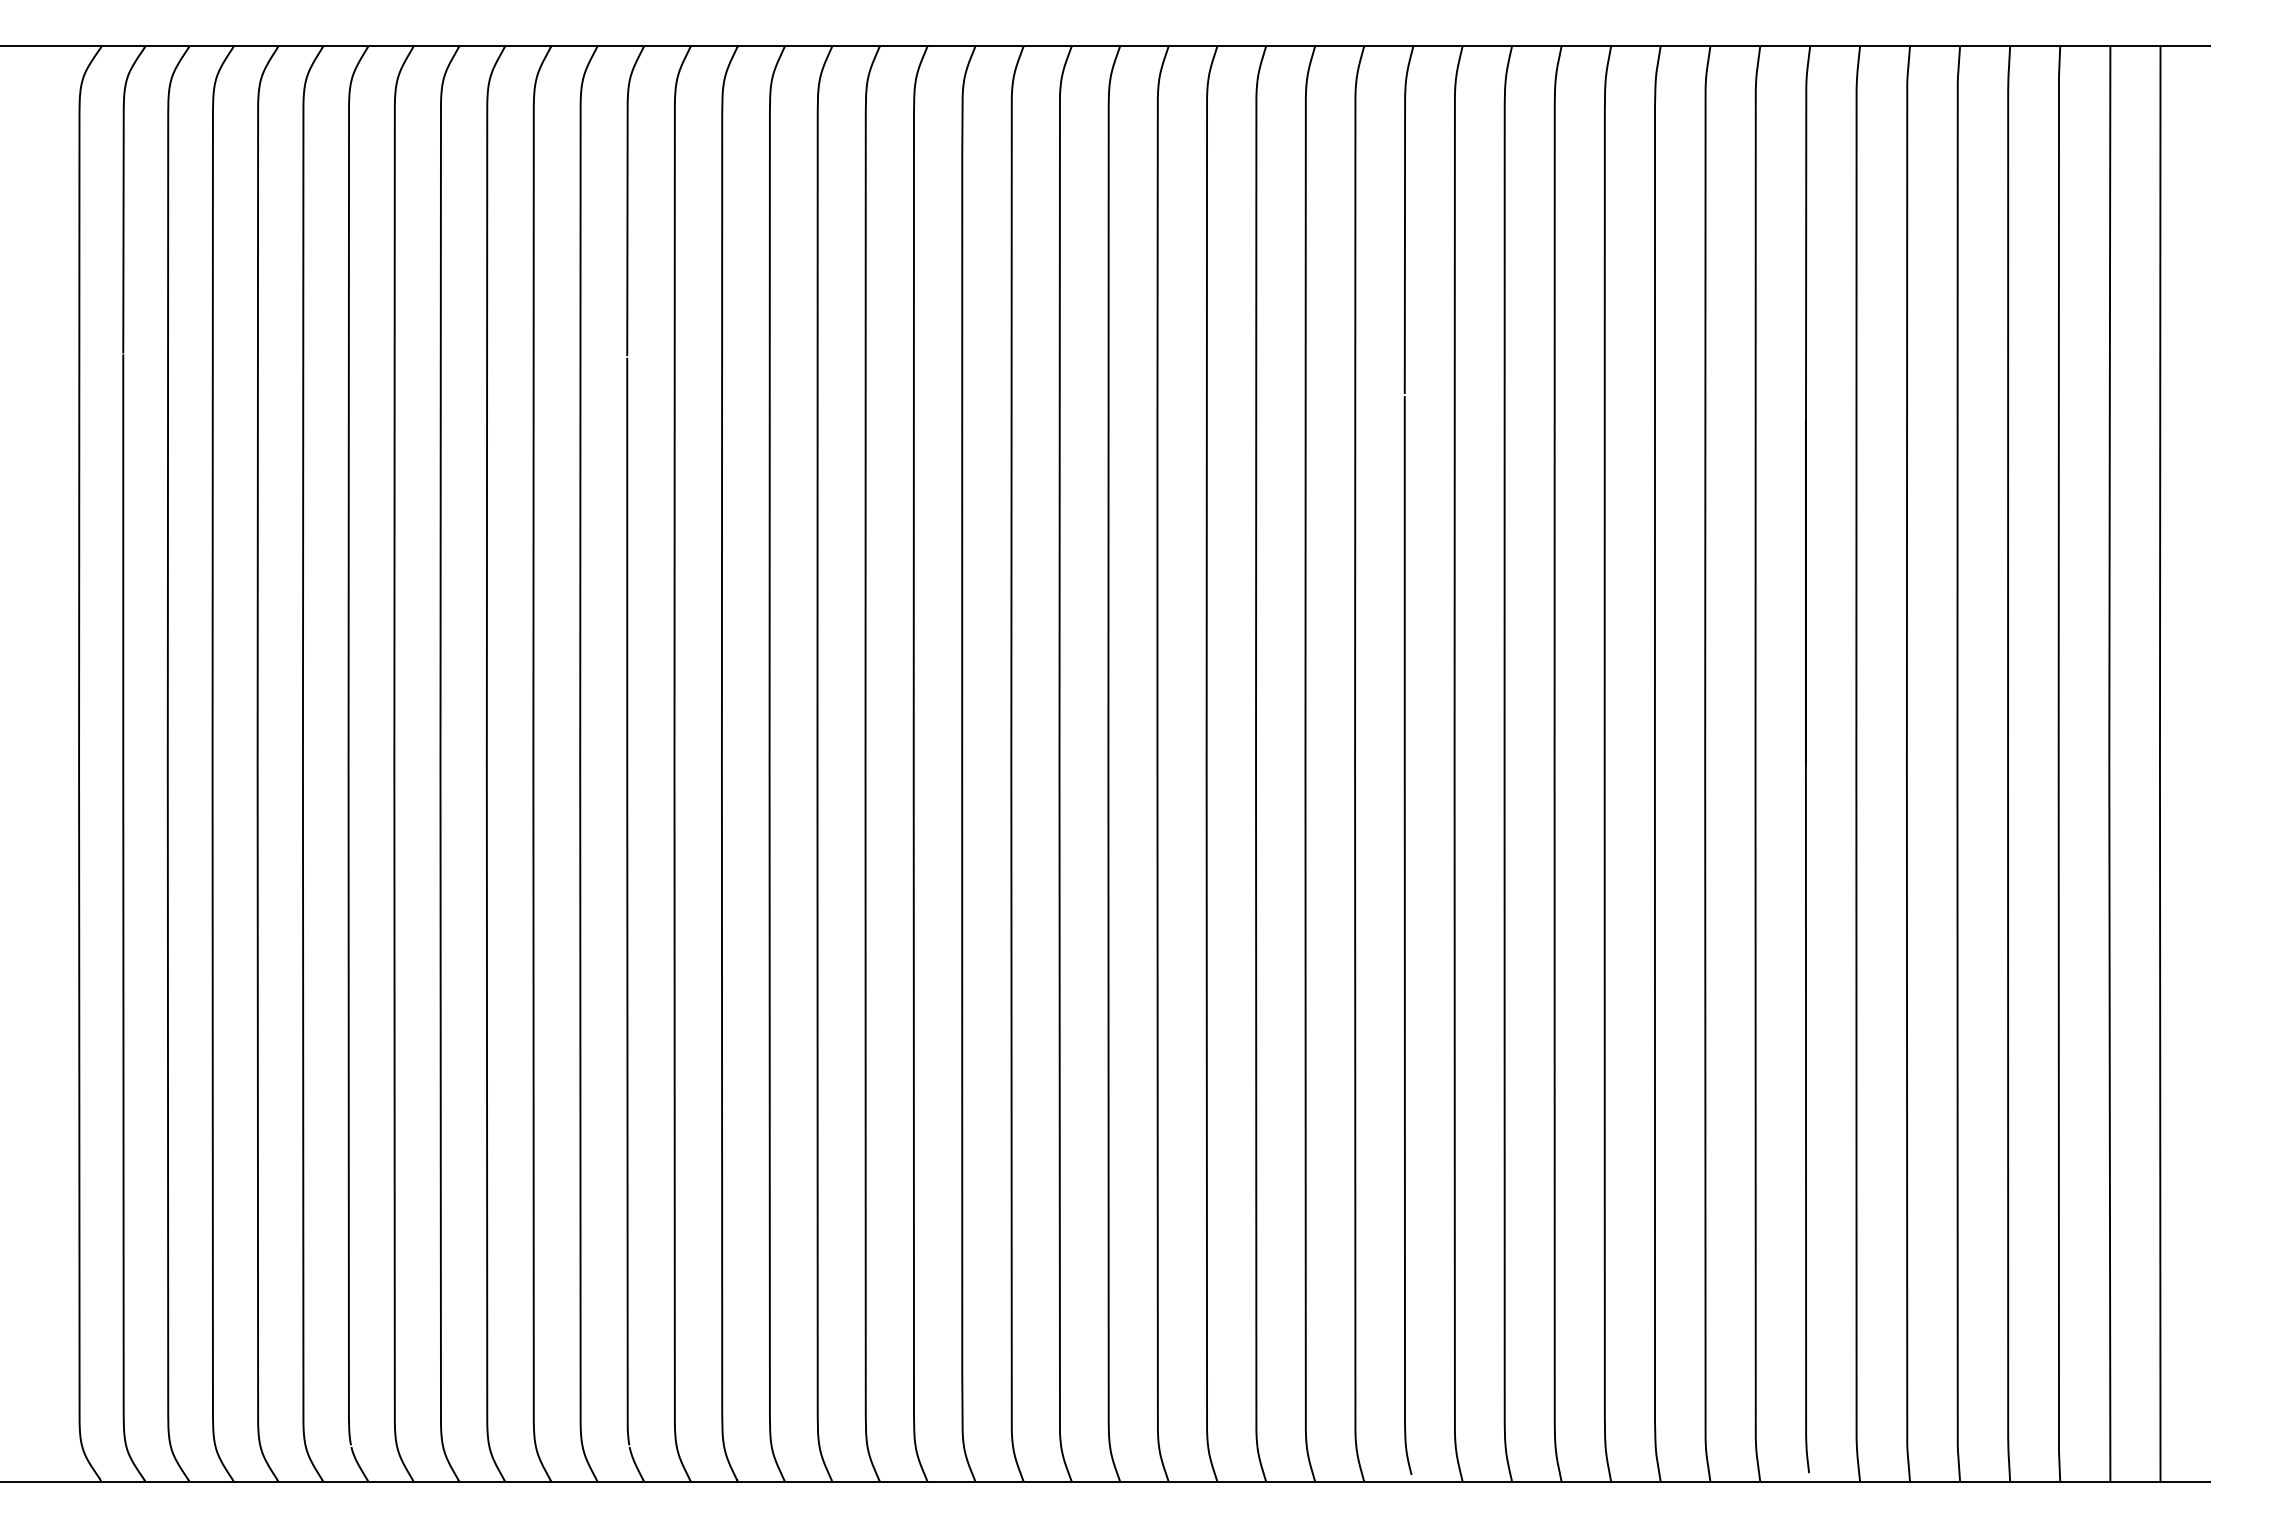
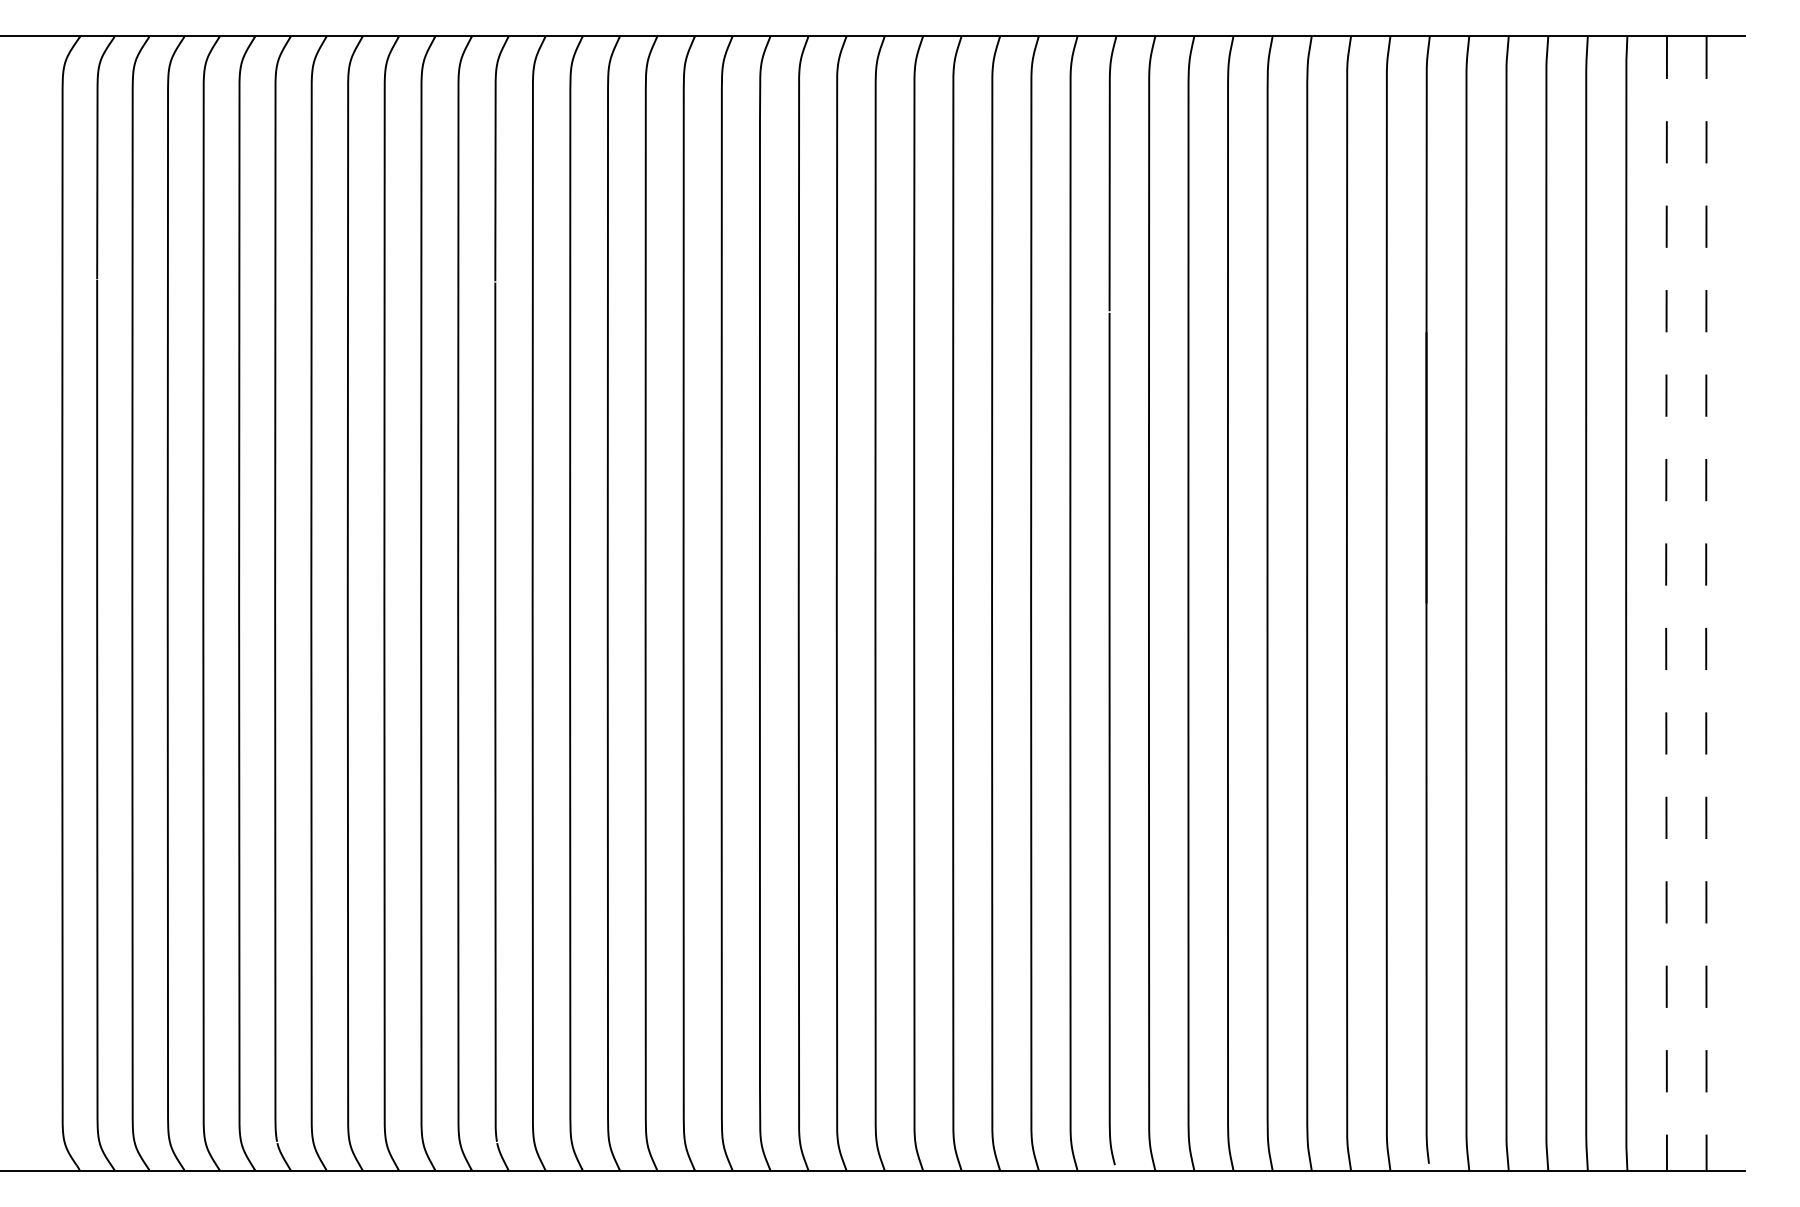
line: (2109, 764) -> (1666, 603), solid -> dashed
line: (2159, 764) -> (1705, 603), solid -> dashed

